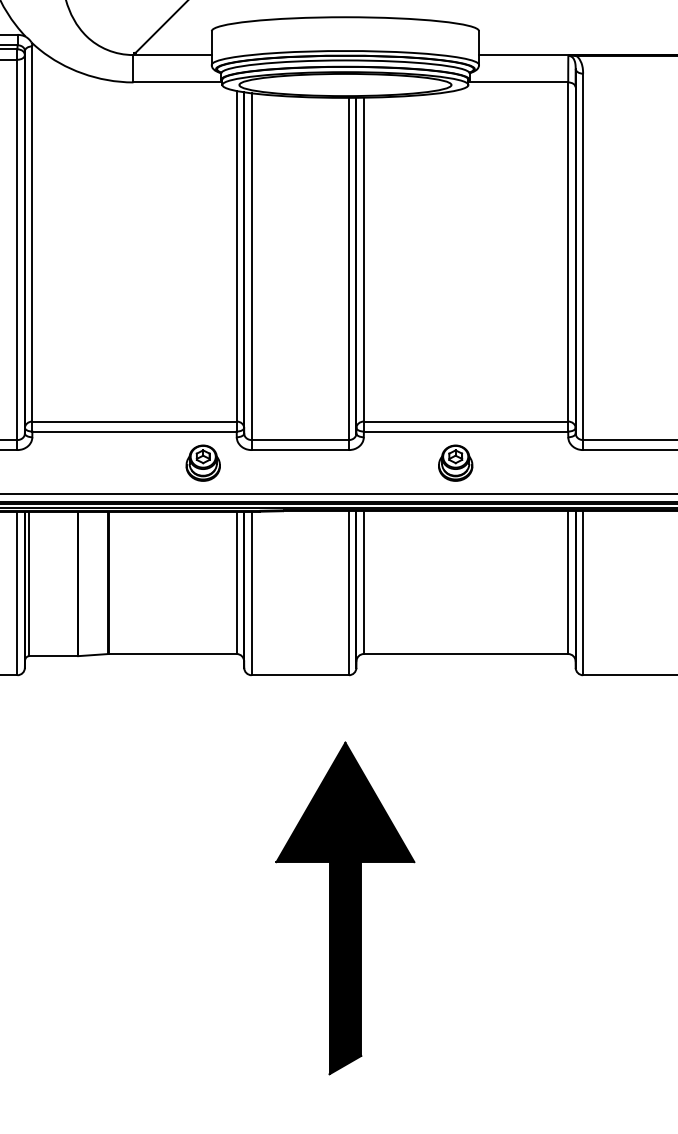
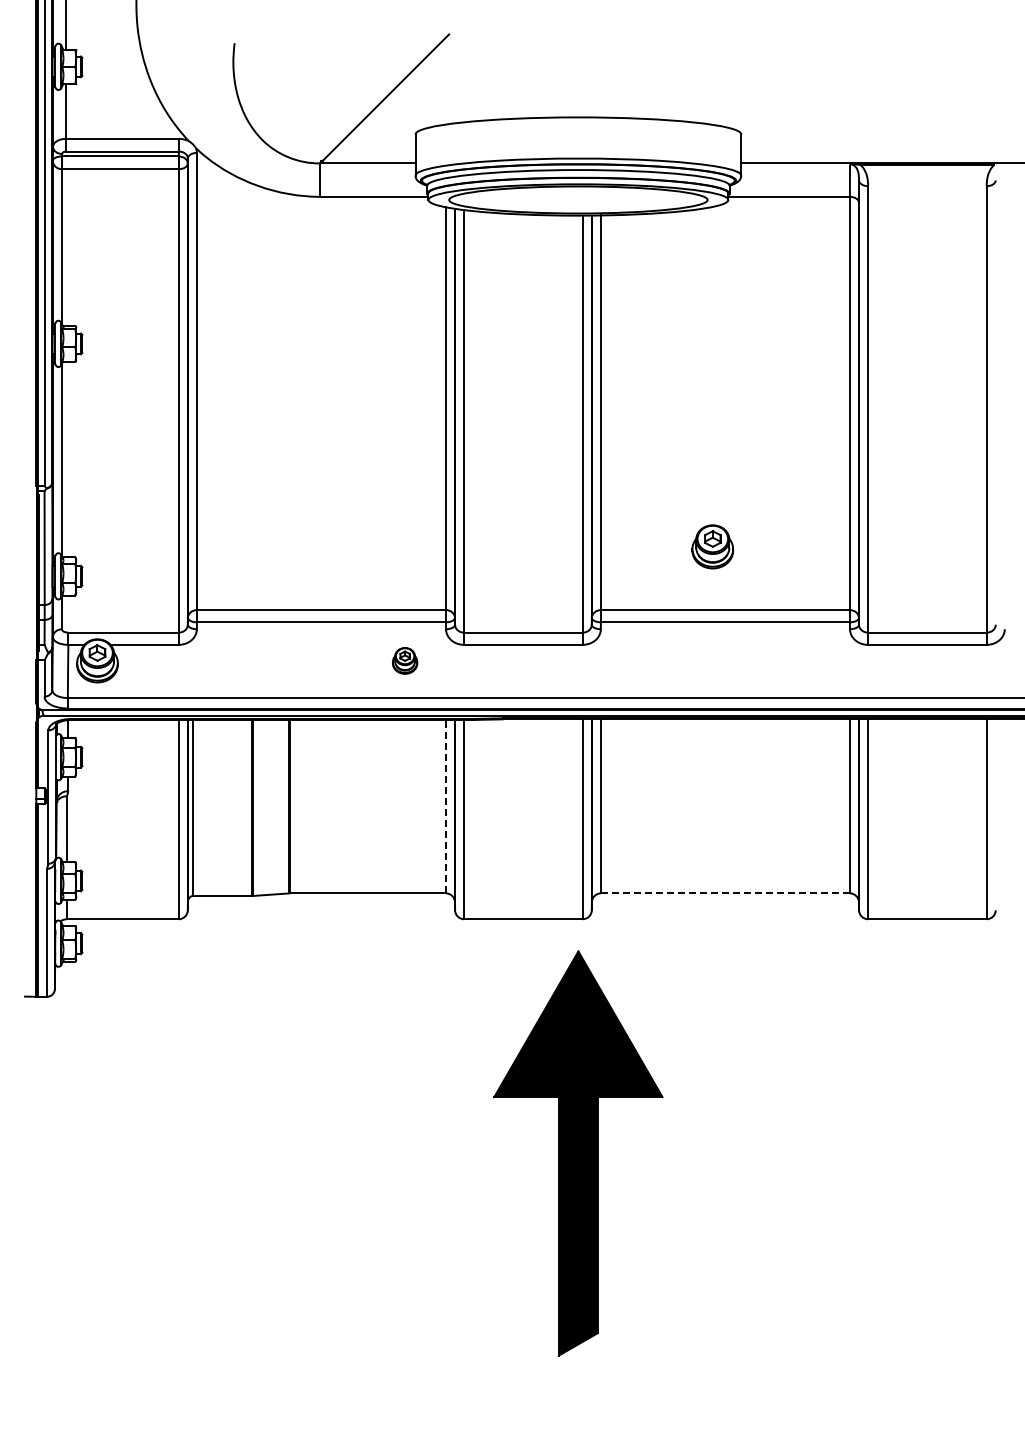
part: (202, 462) -> (404, 660), size x0.6
part: (455, 462) -> (712, 546), moved
line: (236, 582) -> (445, 806), solid -> dashed
line: (465, 654) -> (724, 893), solid -> dashed
part: (345, 908) -> (578, 1153), moved

